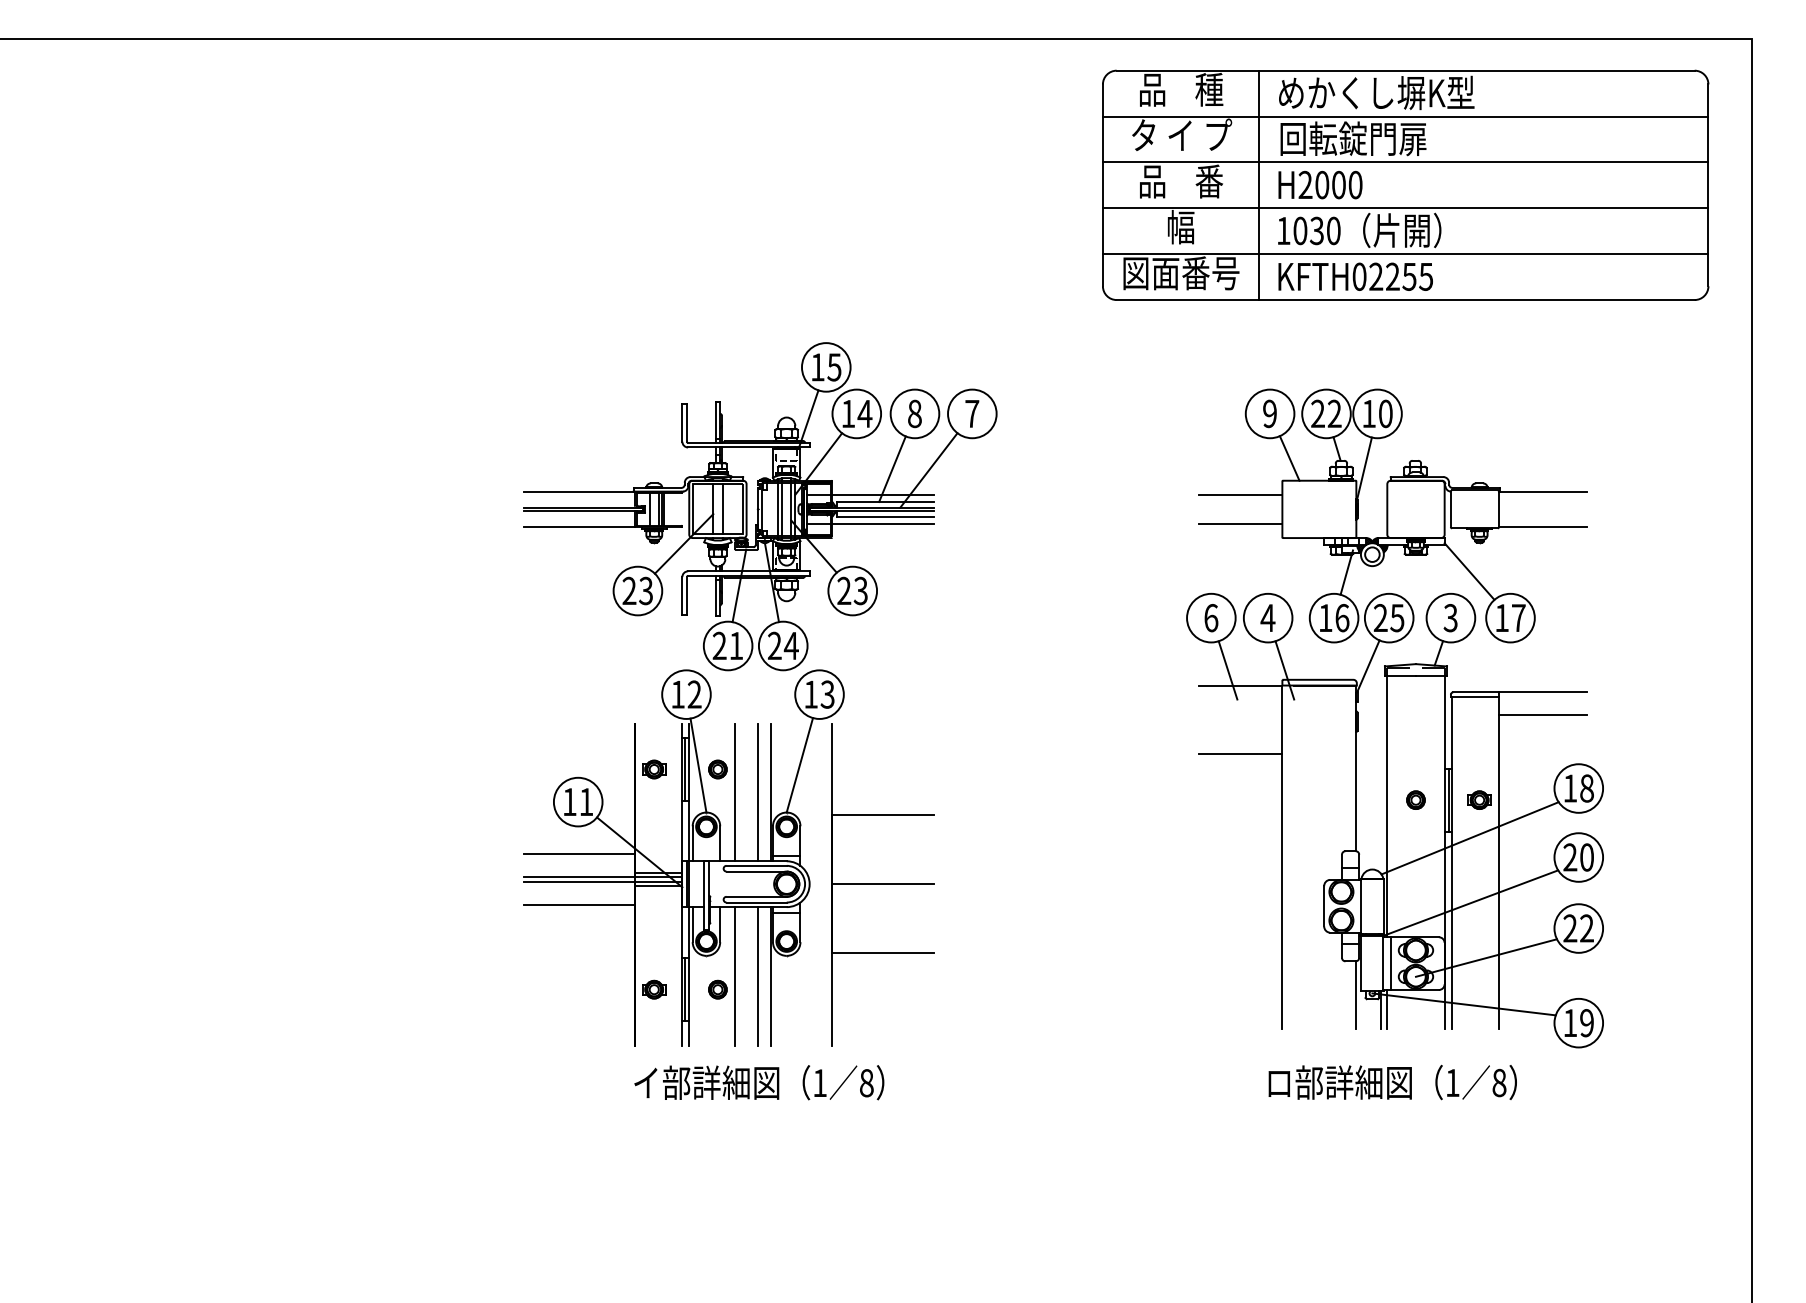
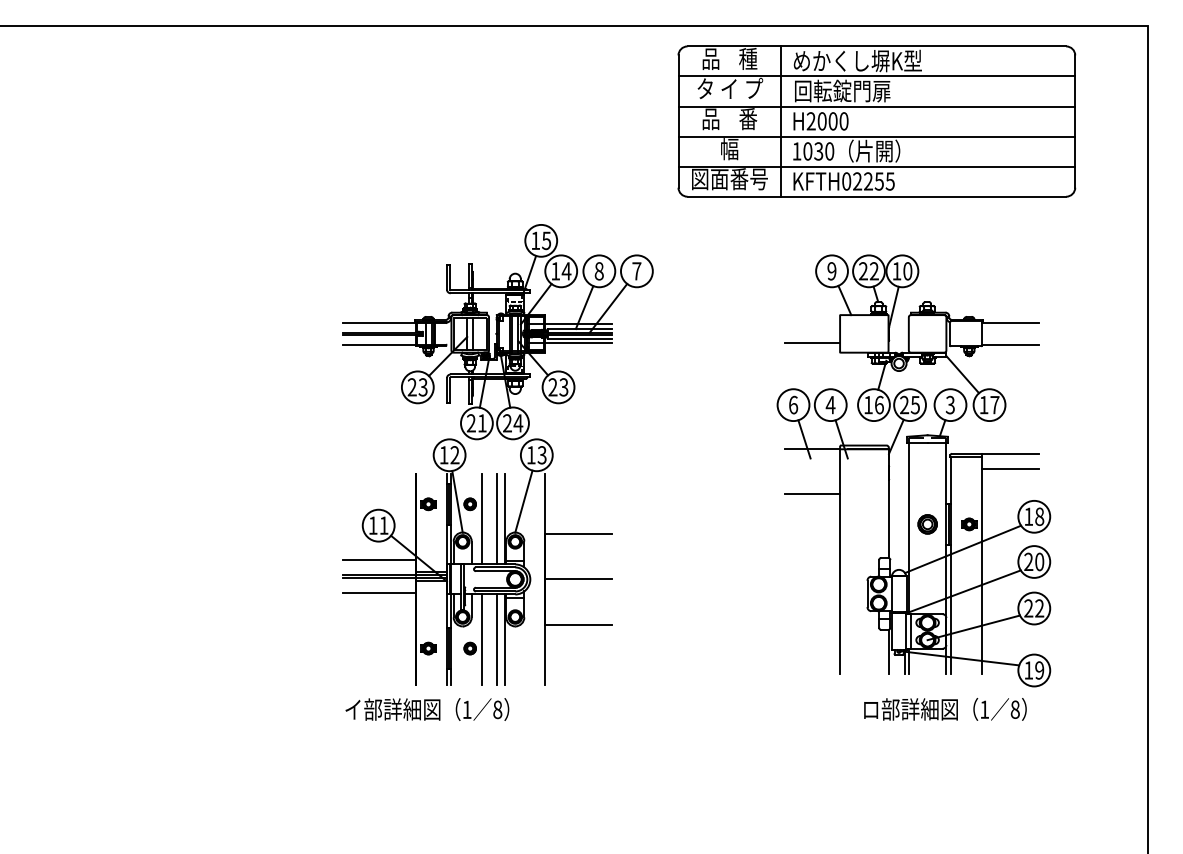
part: (1405, 185) -> (876, 121), moved
line: (1240, 495) -> (812, 324), removed
part: (1415, 800) -> (927, 524), size x1.6
text: (759, 1082) -> (427, 709), moved
text: (1392, 1082) -> (945, 709), moved

